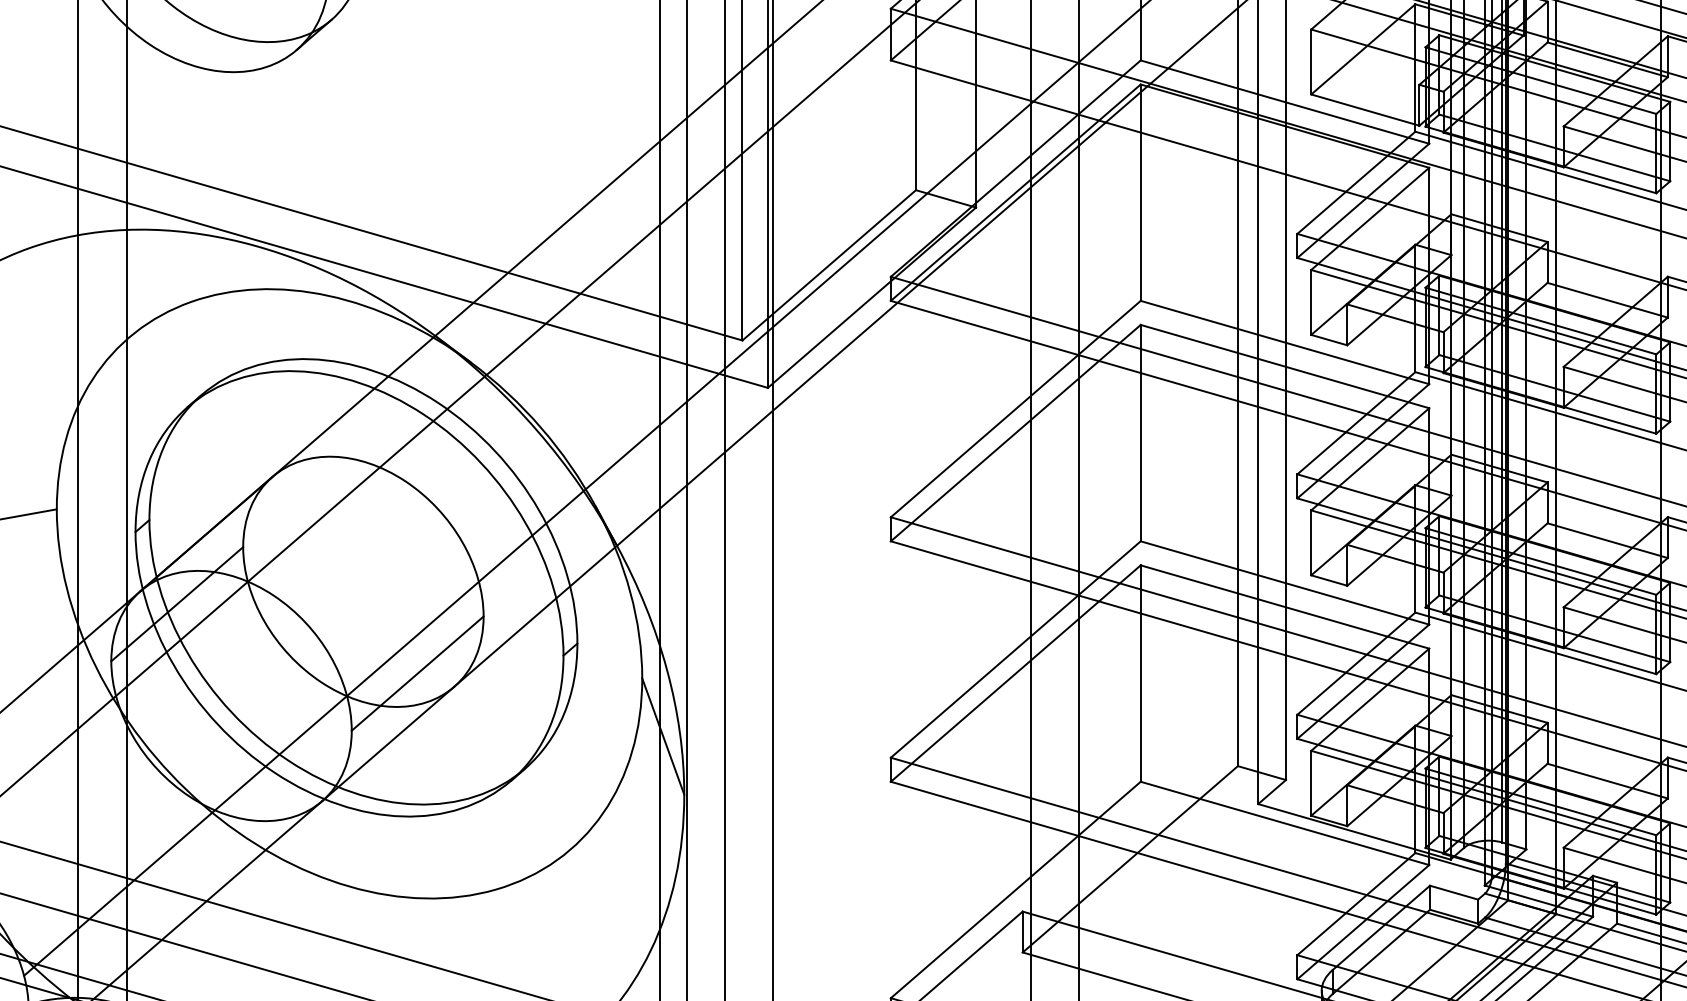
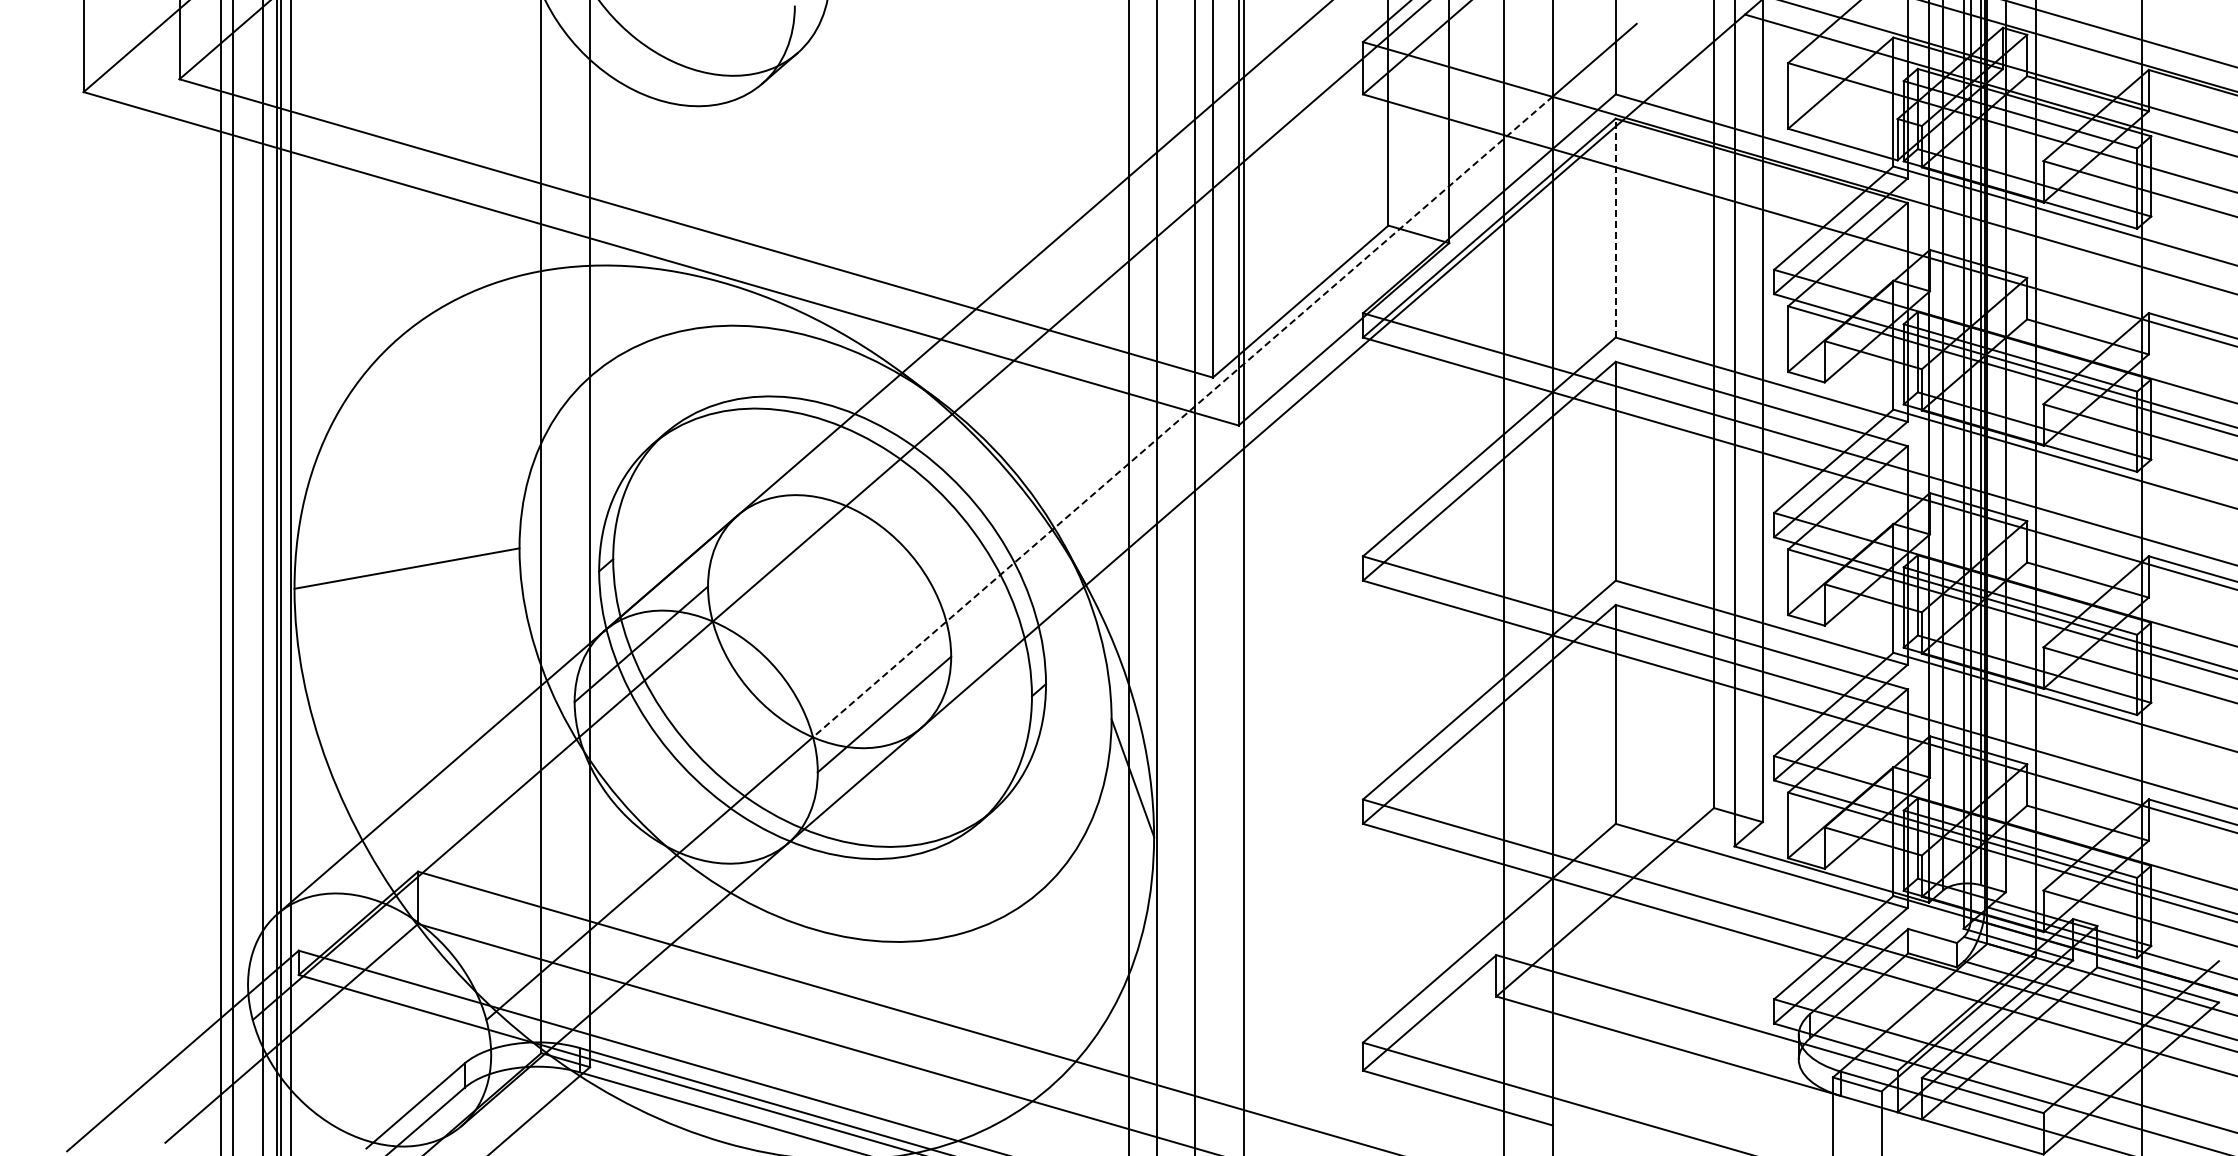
line: (1140, 192) -> (1615, 227), solid -> dashed
line: (712, 379) -> (1182, 417), solid -> dashed

